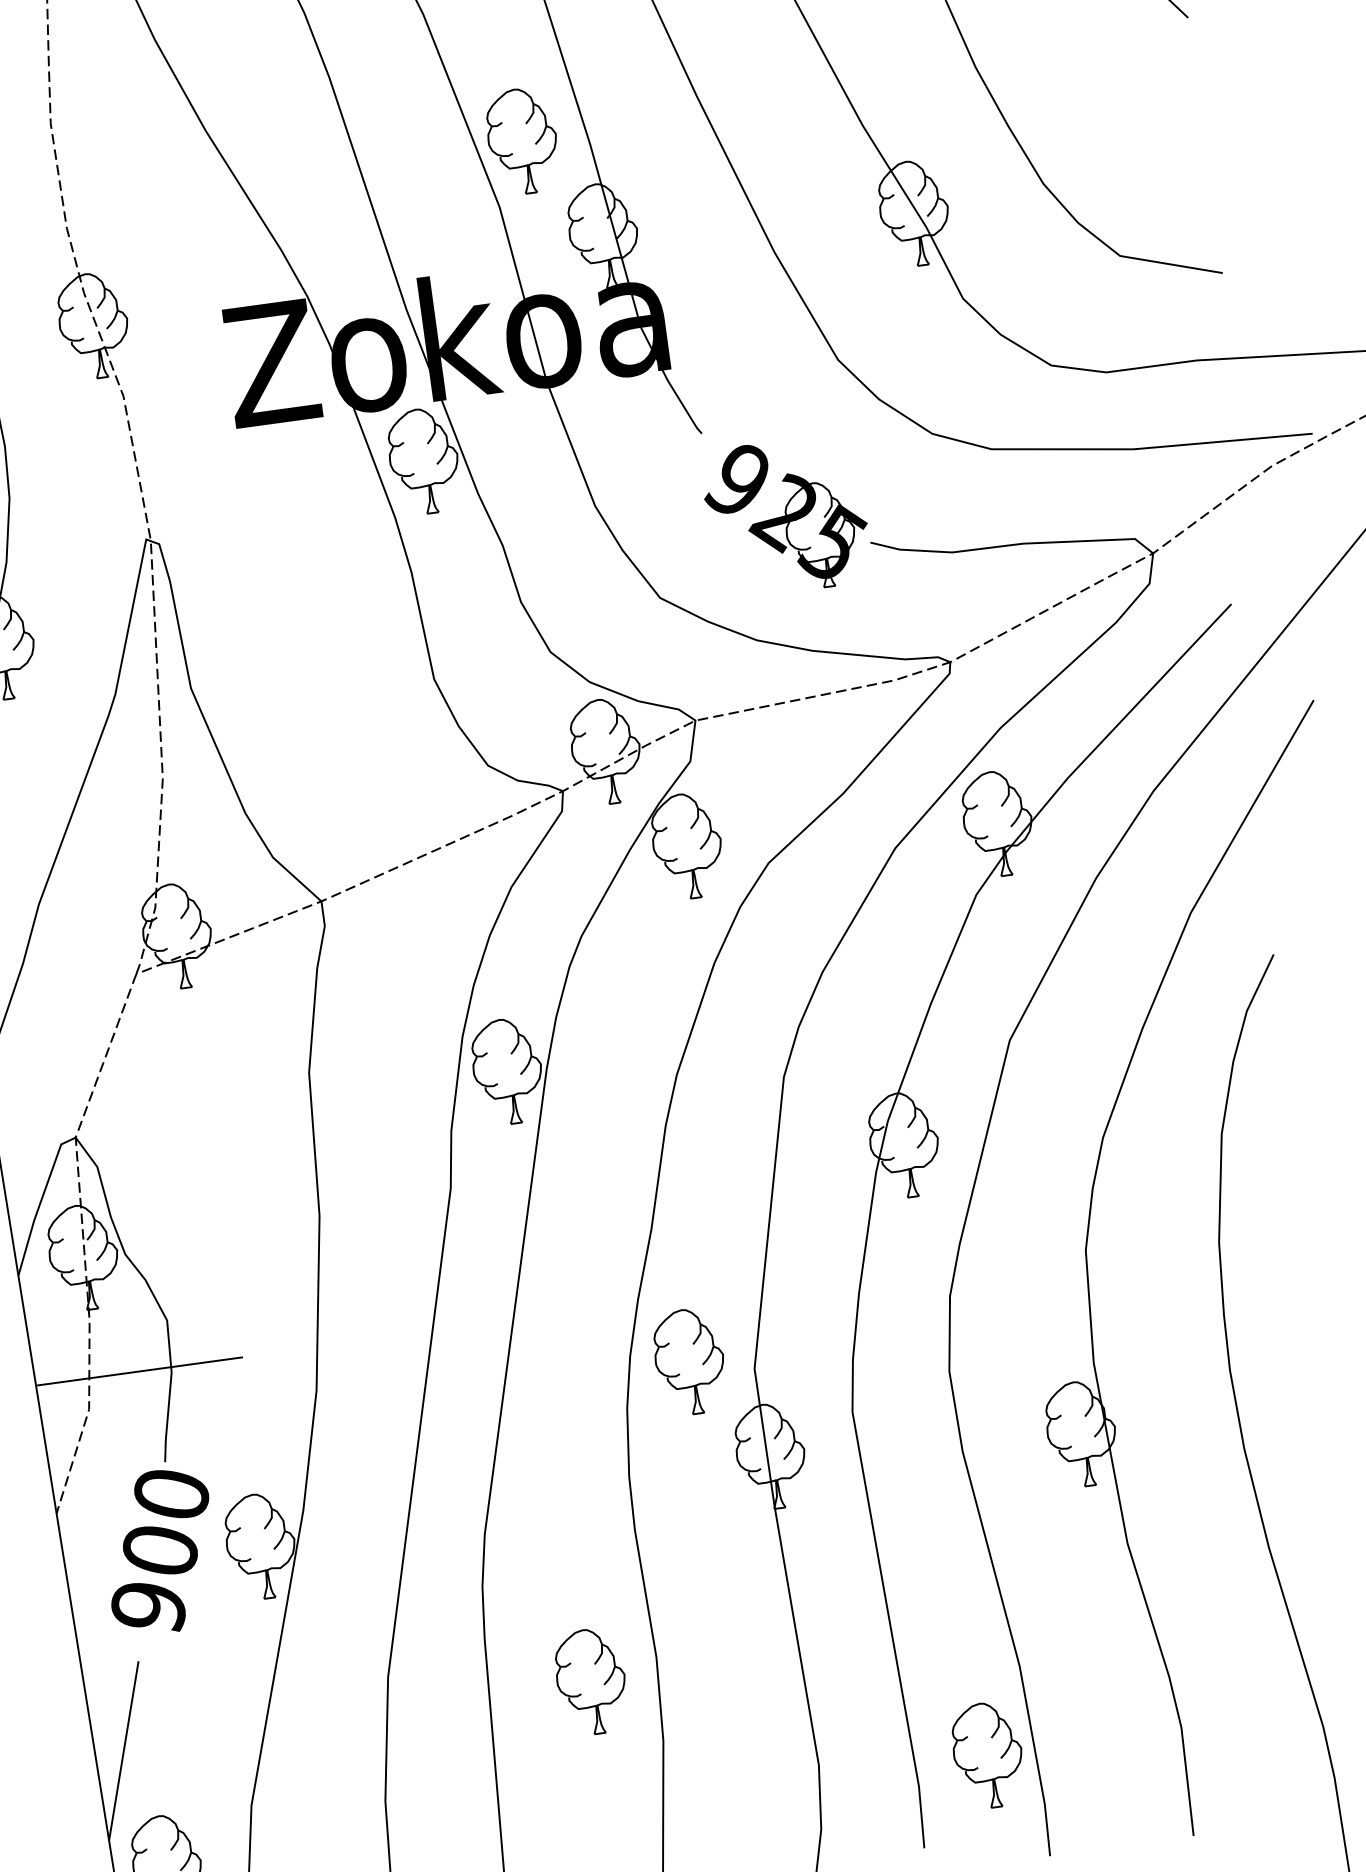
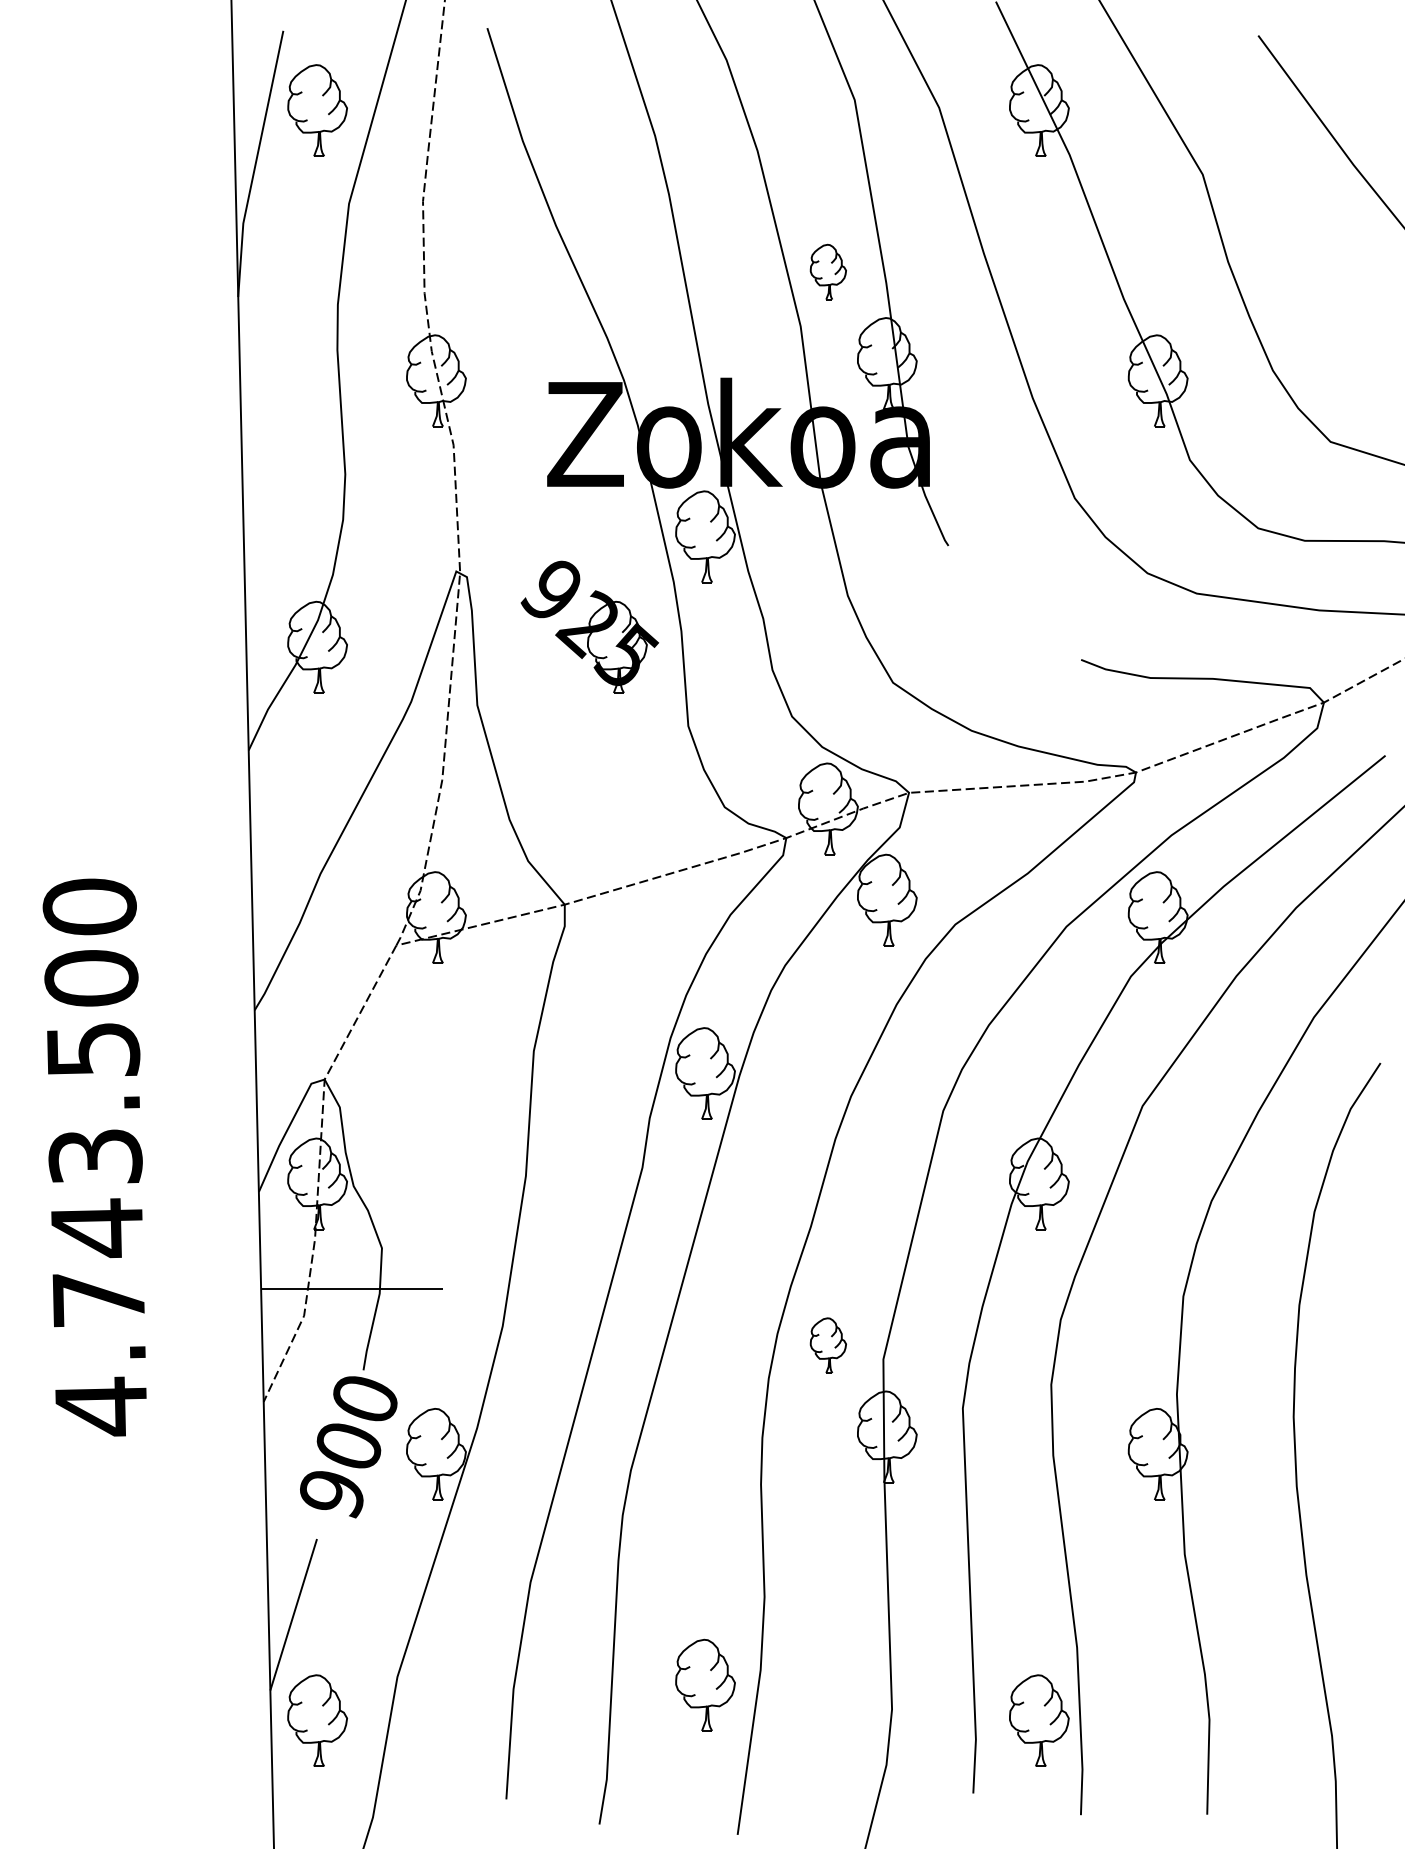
part: (522, 140) -> (828, 271), size x0.6
part: (786, 515) -> (589, 626), moved
part: (689, 1361) -> (828, 1345), size x0.6
part: (591, 1680) -> (705, 1684), moved

